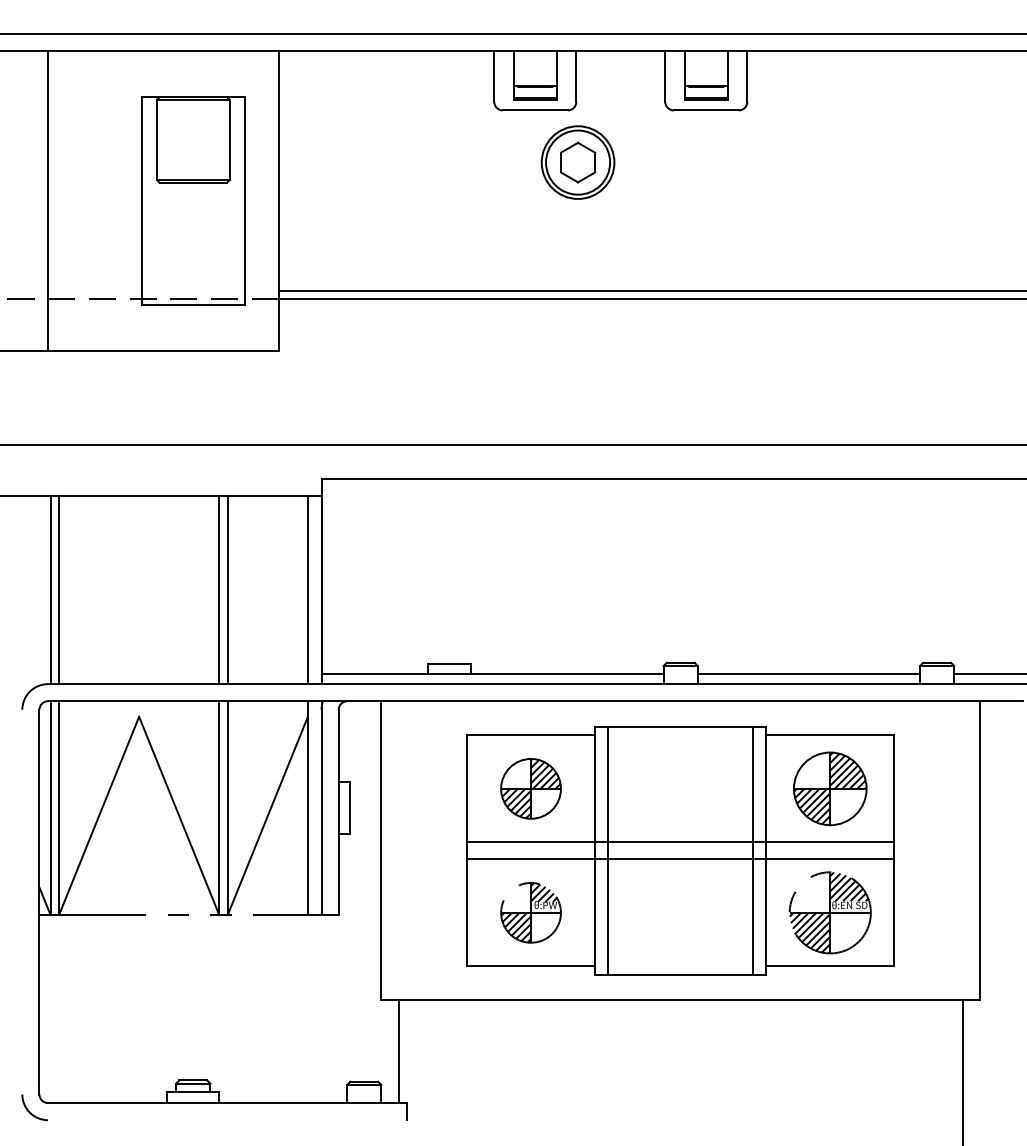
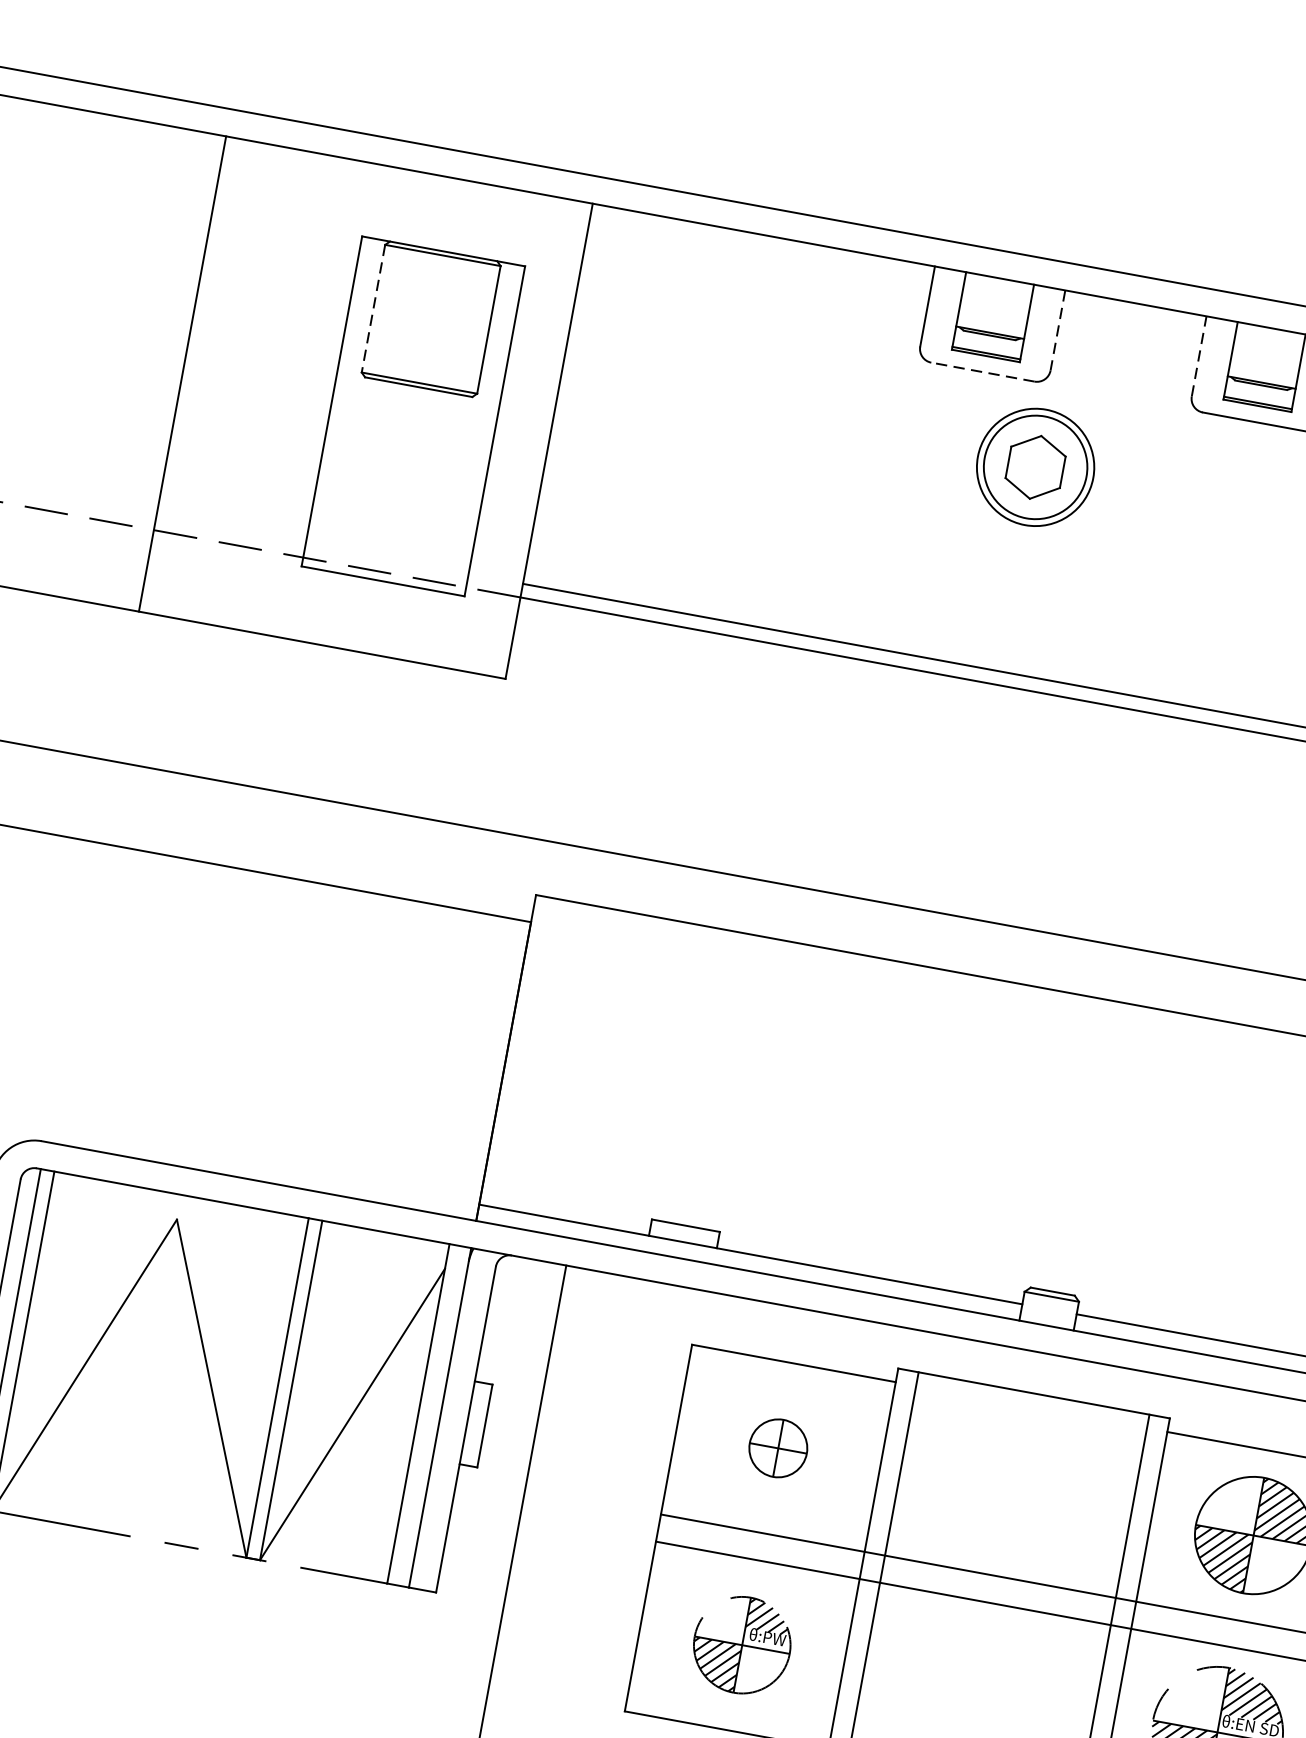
line: (665, 76) -> (1199, 356), solid -> dashed
line: (576, 77) -> (1057, 331), solid -> dashed
line: (534, 110) -> (981, 371), solid -> dashed
line: (157, 140) -> (374, 309), solid -> dashed
line: (50, 590) -> (73, 993), removed
line: (59, 590) -> (87, 995), removed
line: (219, 590) -> (341, 1042), removed
line: (227, 590) -> (354, 1044), removed
line: (307, 590) -> (481, 1068), removed
part: (530, 788) -> (777, 1447), size x0.6

